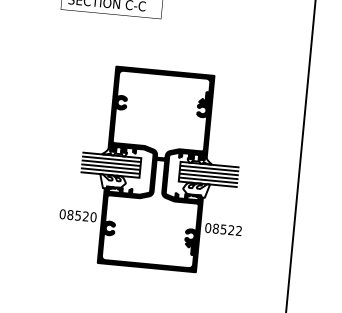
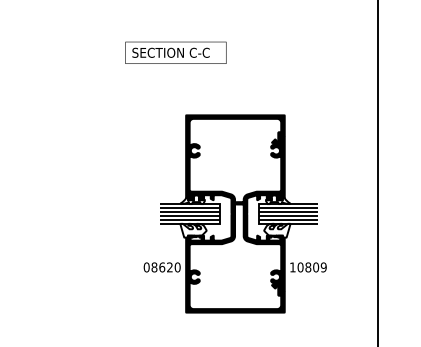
text: (78, 215) -> (162, 267), 08520 -> 08620
text: (222, 229) -> (307, 267), 08522 -> 10809

